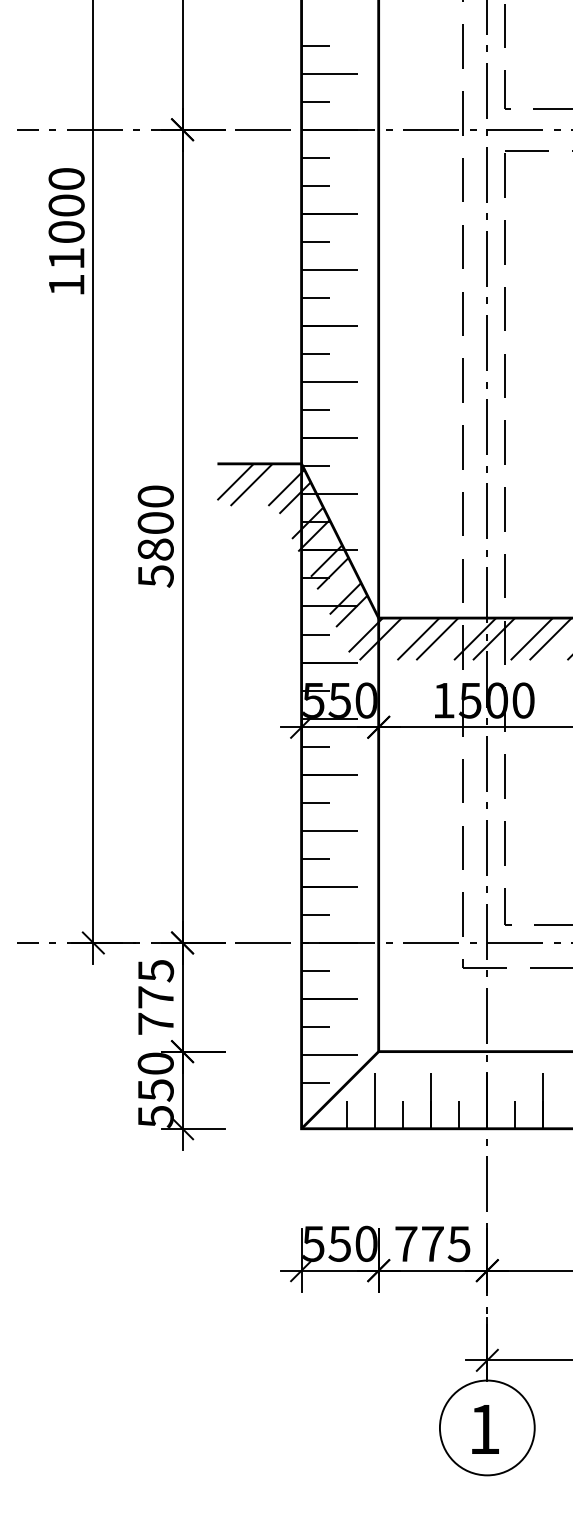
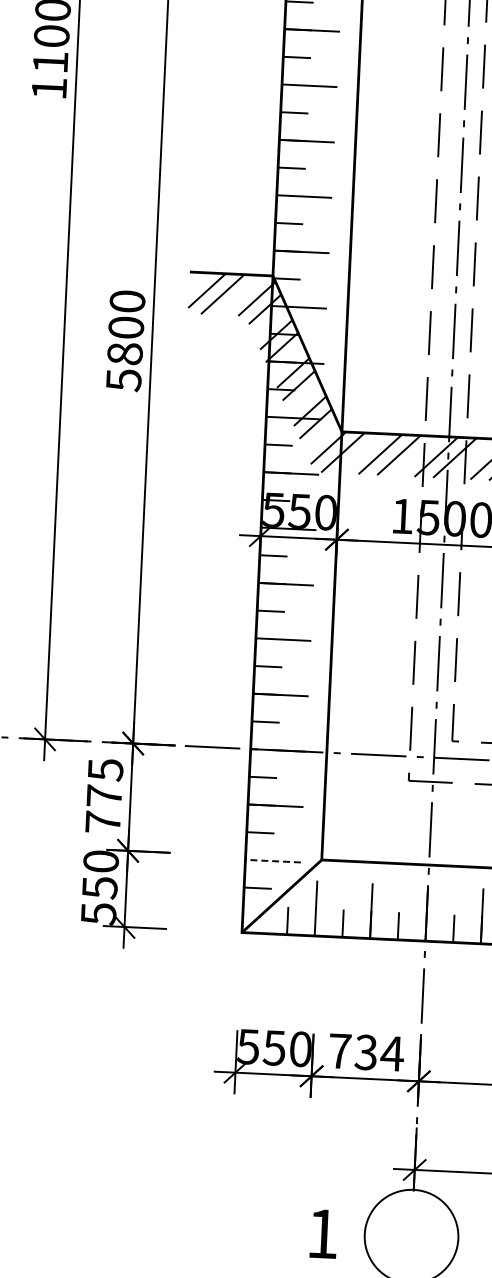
line: (329, 1055) -> (273, 861), solid -> dashed
text: (446, 1244) -> (379, 1053), 775 -> 734
text: (485, 1429) -> (323, 1234), moved

